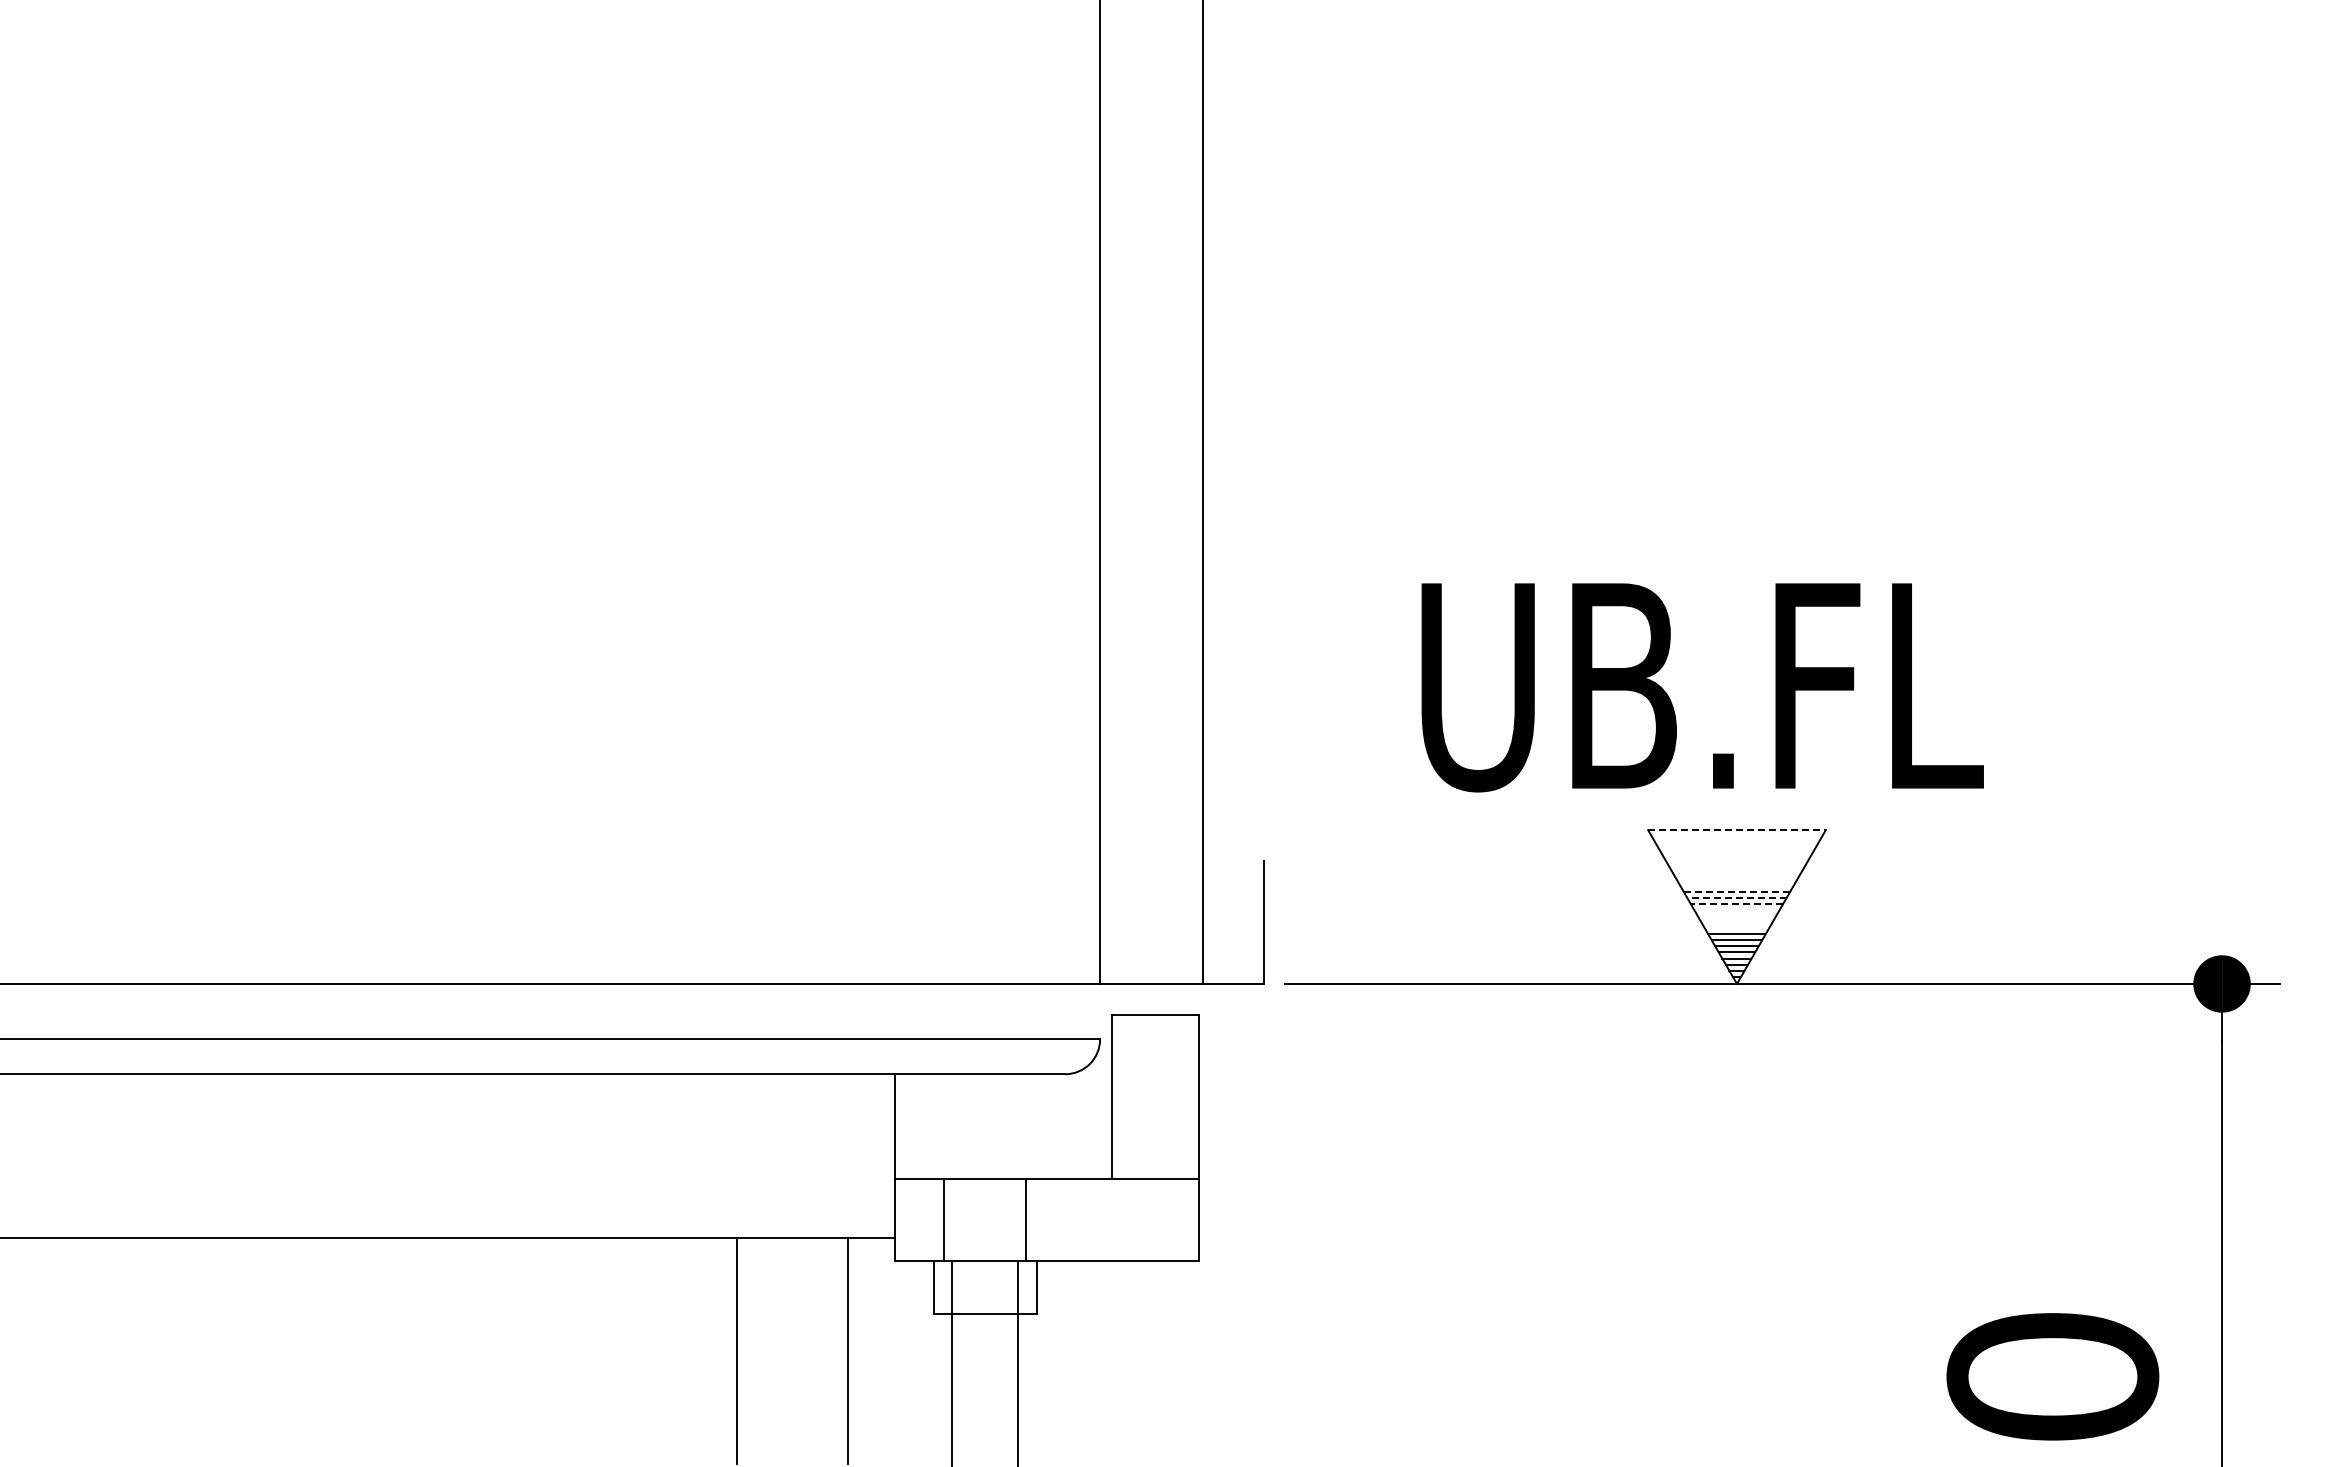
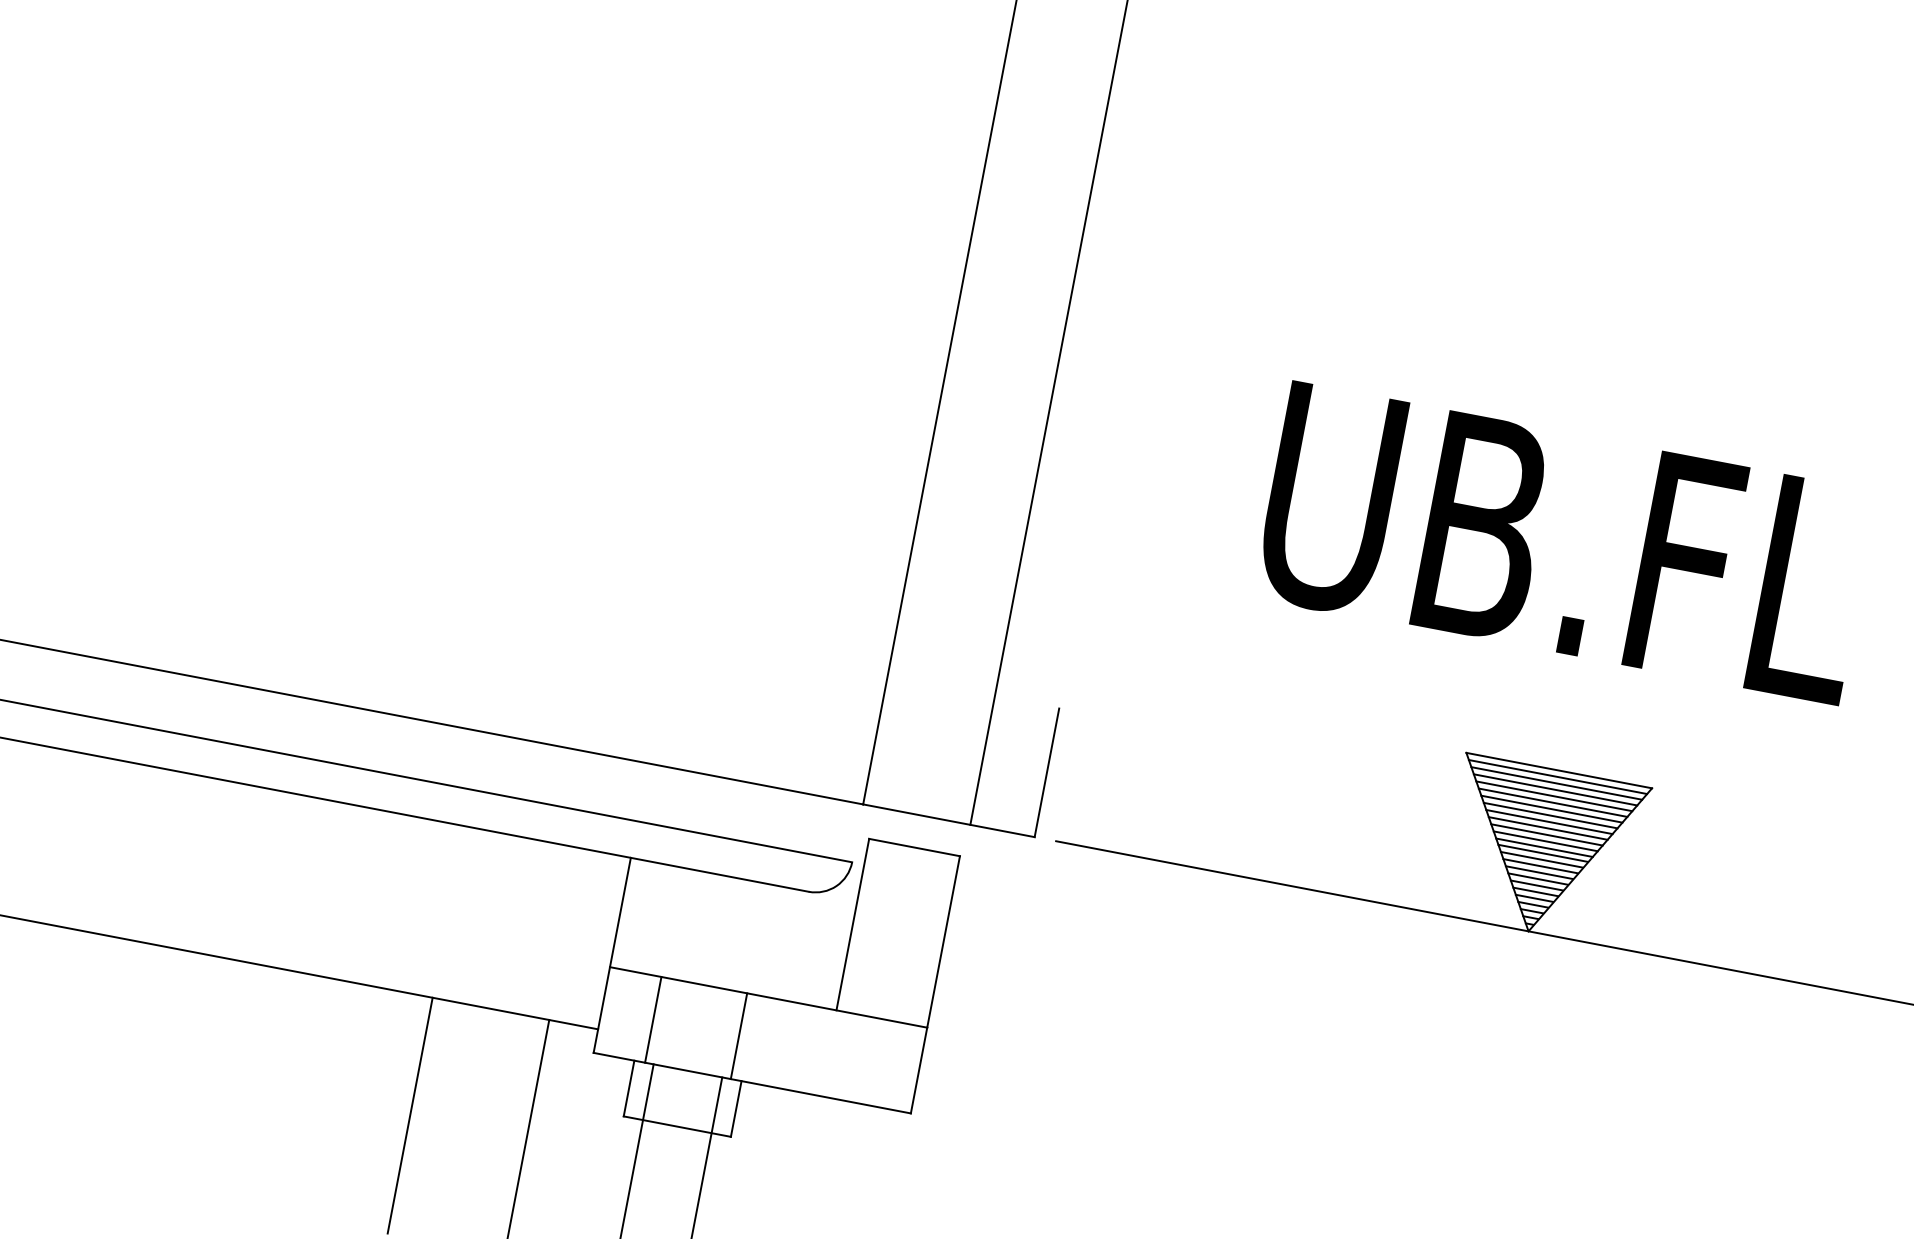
text: (1702, 687) -> (1565, 544), moved
line: (1736, 830) -> (1558, 770), dashed -> solid
line: (1736, 836) -> (1557, 777), added
line: (1736, 842) -> (1556, 783), added
line: (1736, 848) -> (1555, 789), added
line: (1736, 854) -> (1553, 795), added
line: (1736, 860) -> (1552, 802), added
line: (1736, 867) -> (1551, 809), added
line: (1736, 873) -> (1550, 815), added
line: (1736, 879) -> (1548, 822), added
line: (1736, 885) -> (1547, 828), added
line: (1736, 891) -> (1546, 834), dashed -> solid
line: (1736, 897) -> (1545, 840), dashed -> solid
line: (1736, 903) -> (1544, 847), dashed -> solid
line: (1736, 909) -> (1542, 853), added
line: (1736, 915) -> (1541, 859), added
line: (1736, 921) -> (1540, 865), added
line: (1736, 927) -> (1539, 872), added

